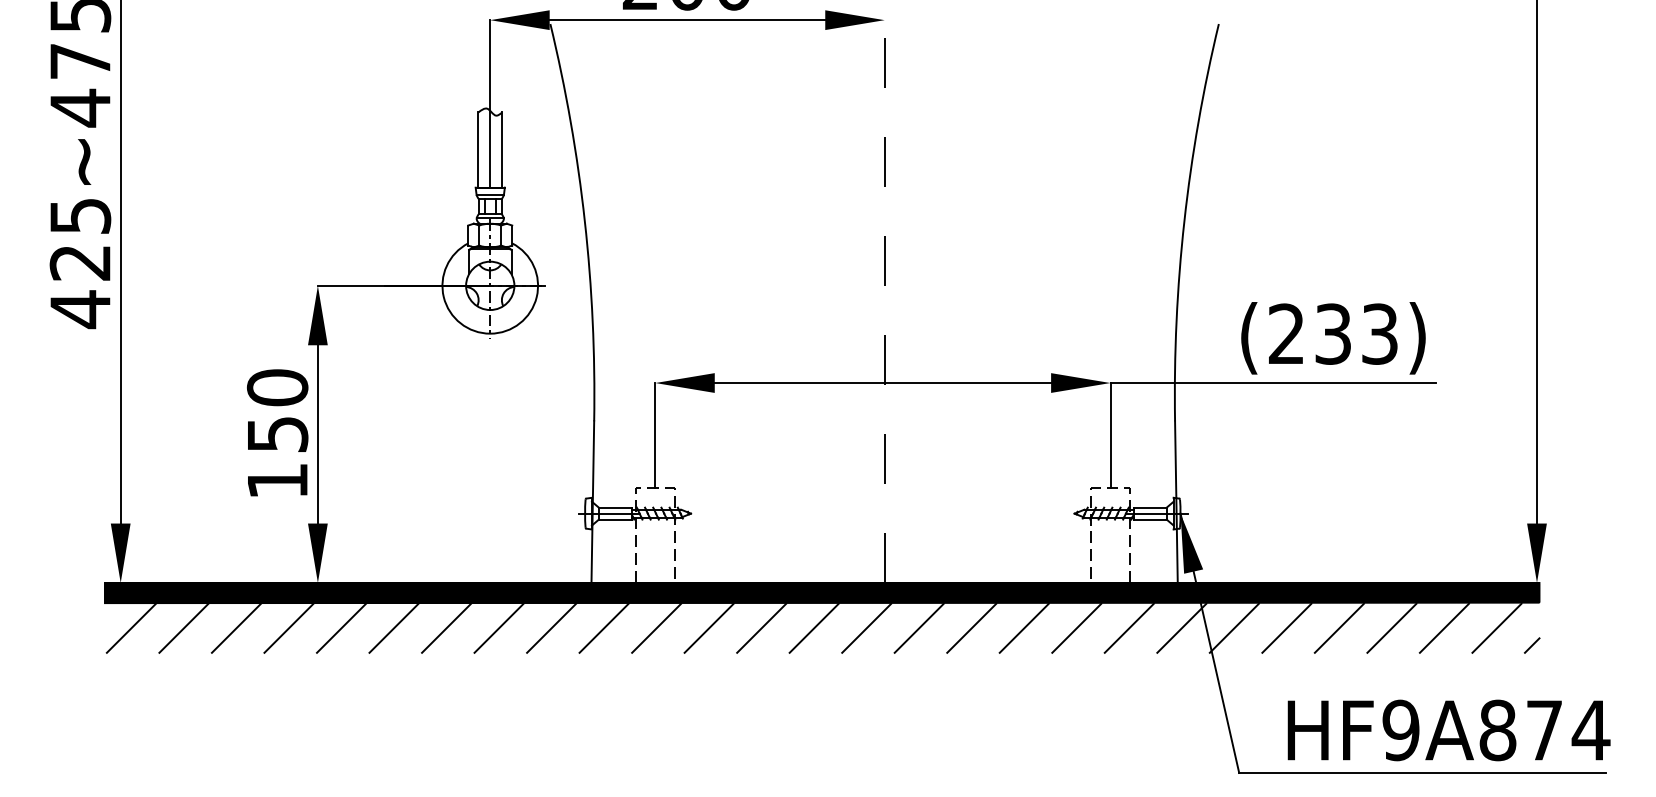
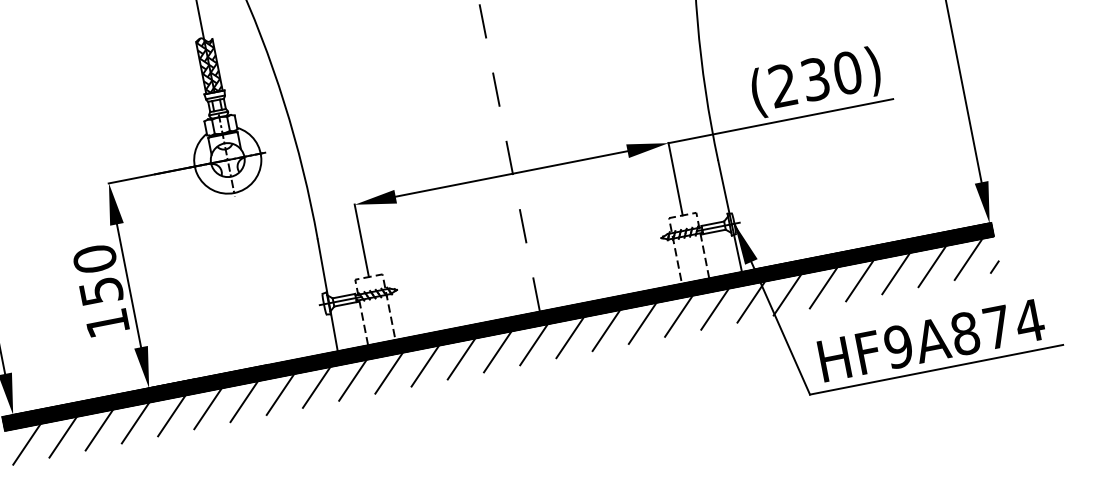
hatch: (490, 147) -> (209, 64), added
text: (1379, 333) -> (847, 72), (233) -> (230)
text: (1448, 730) -> (931, 340), moved

